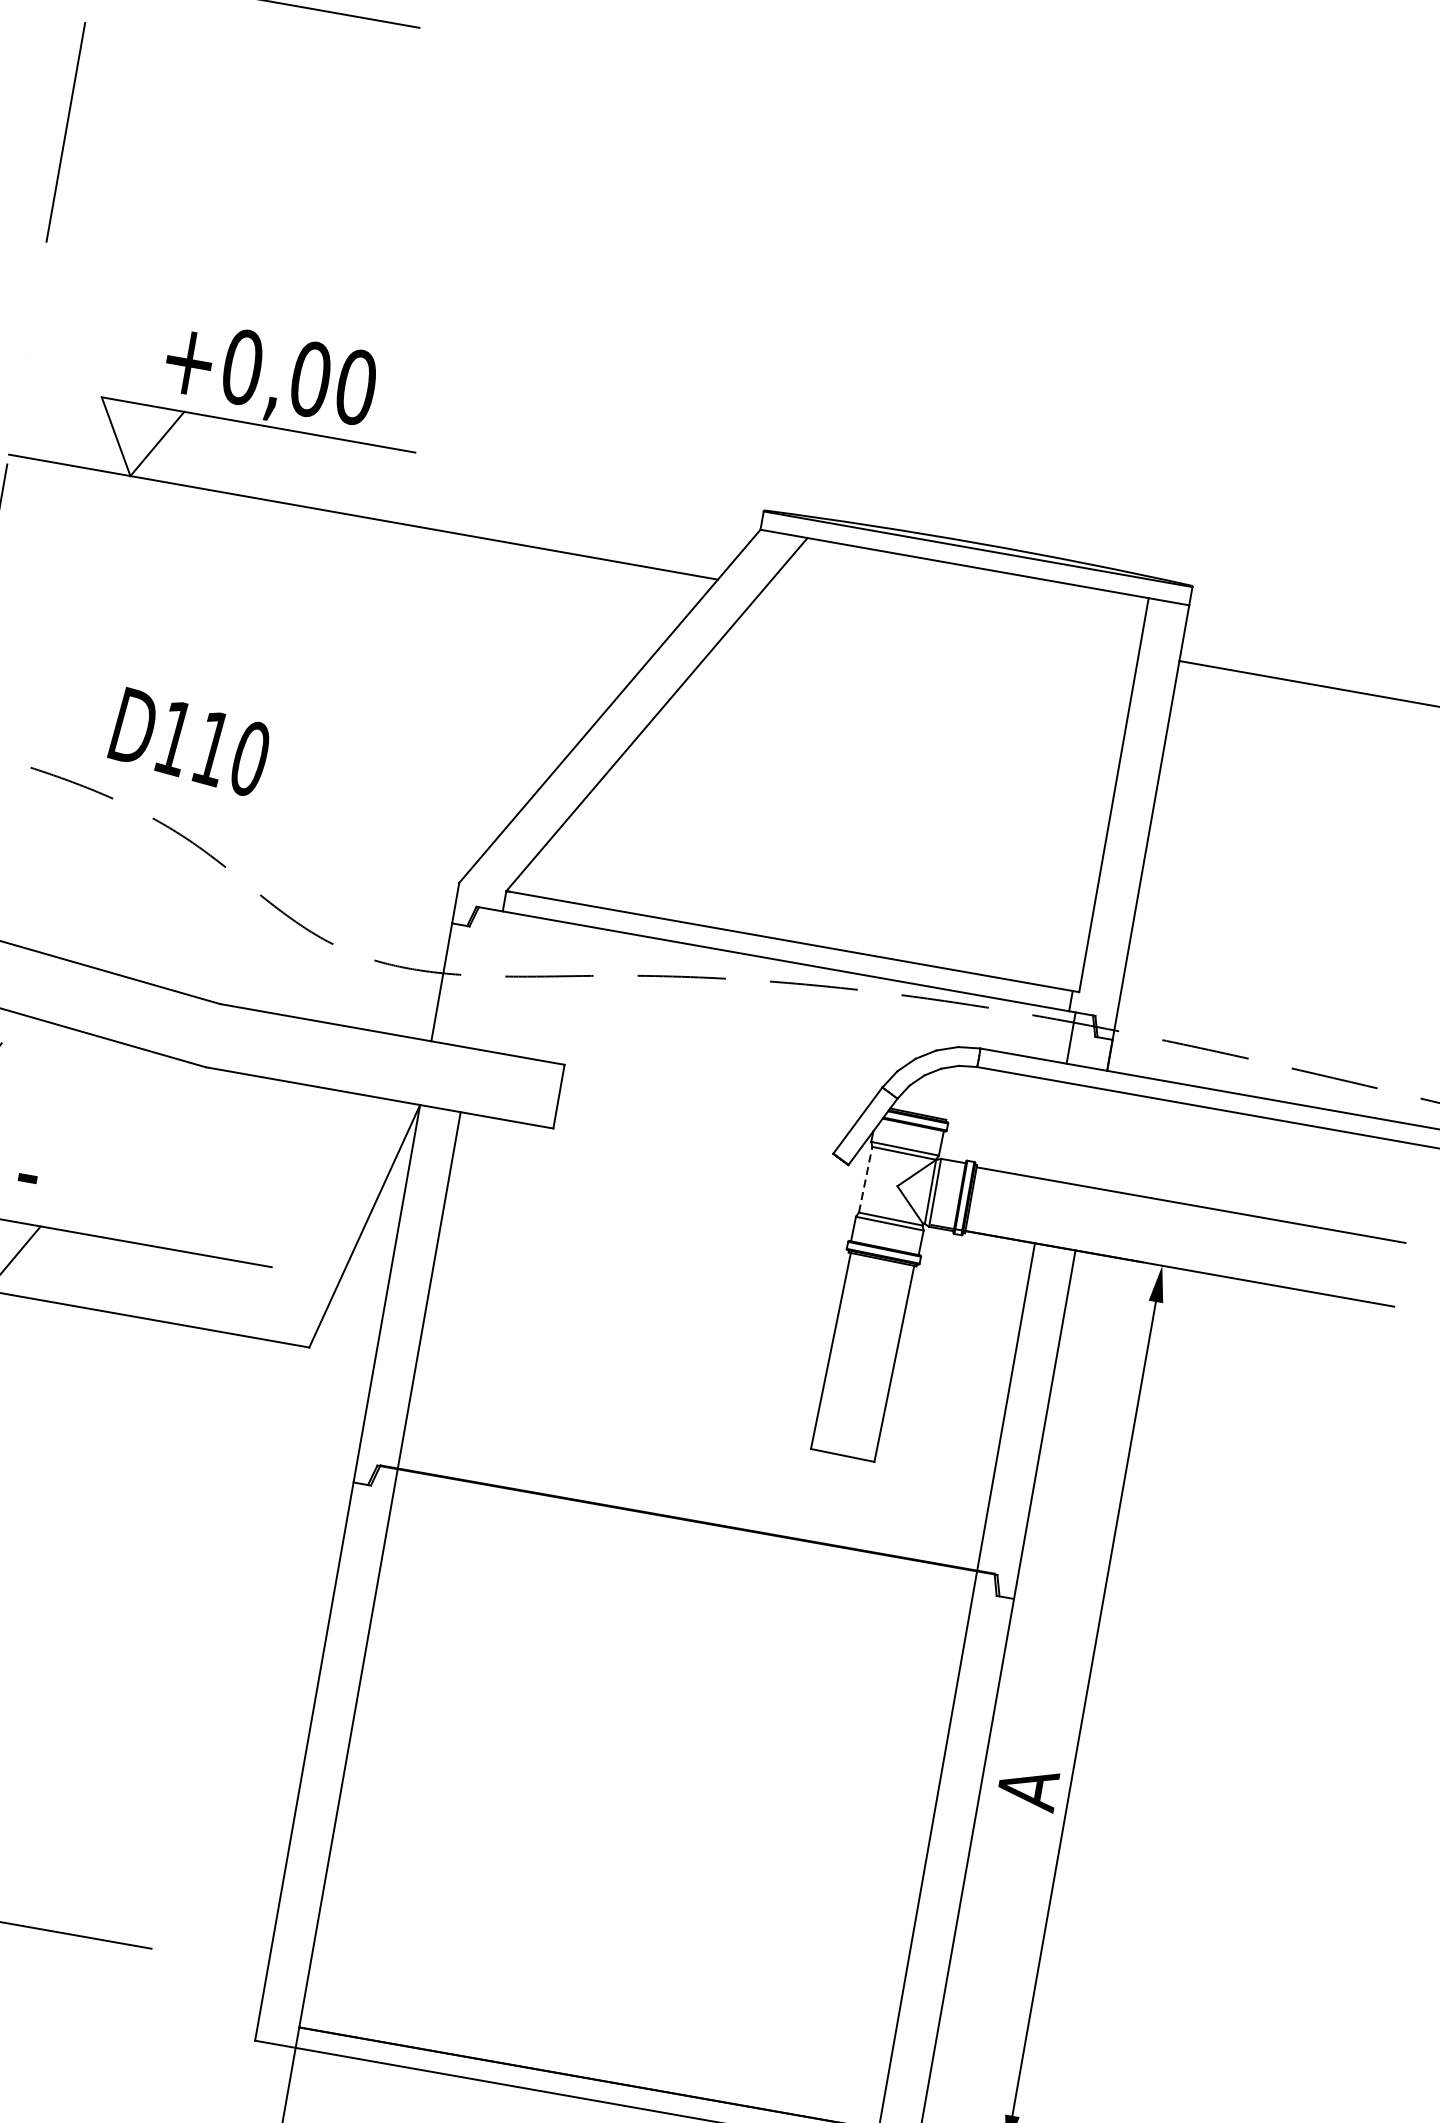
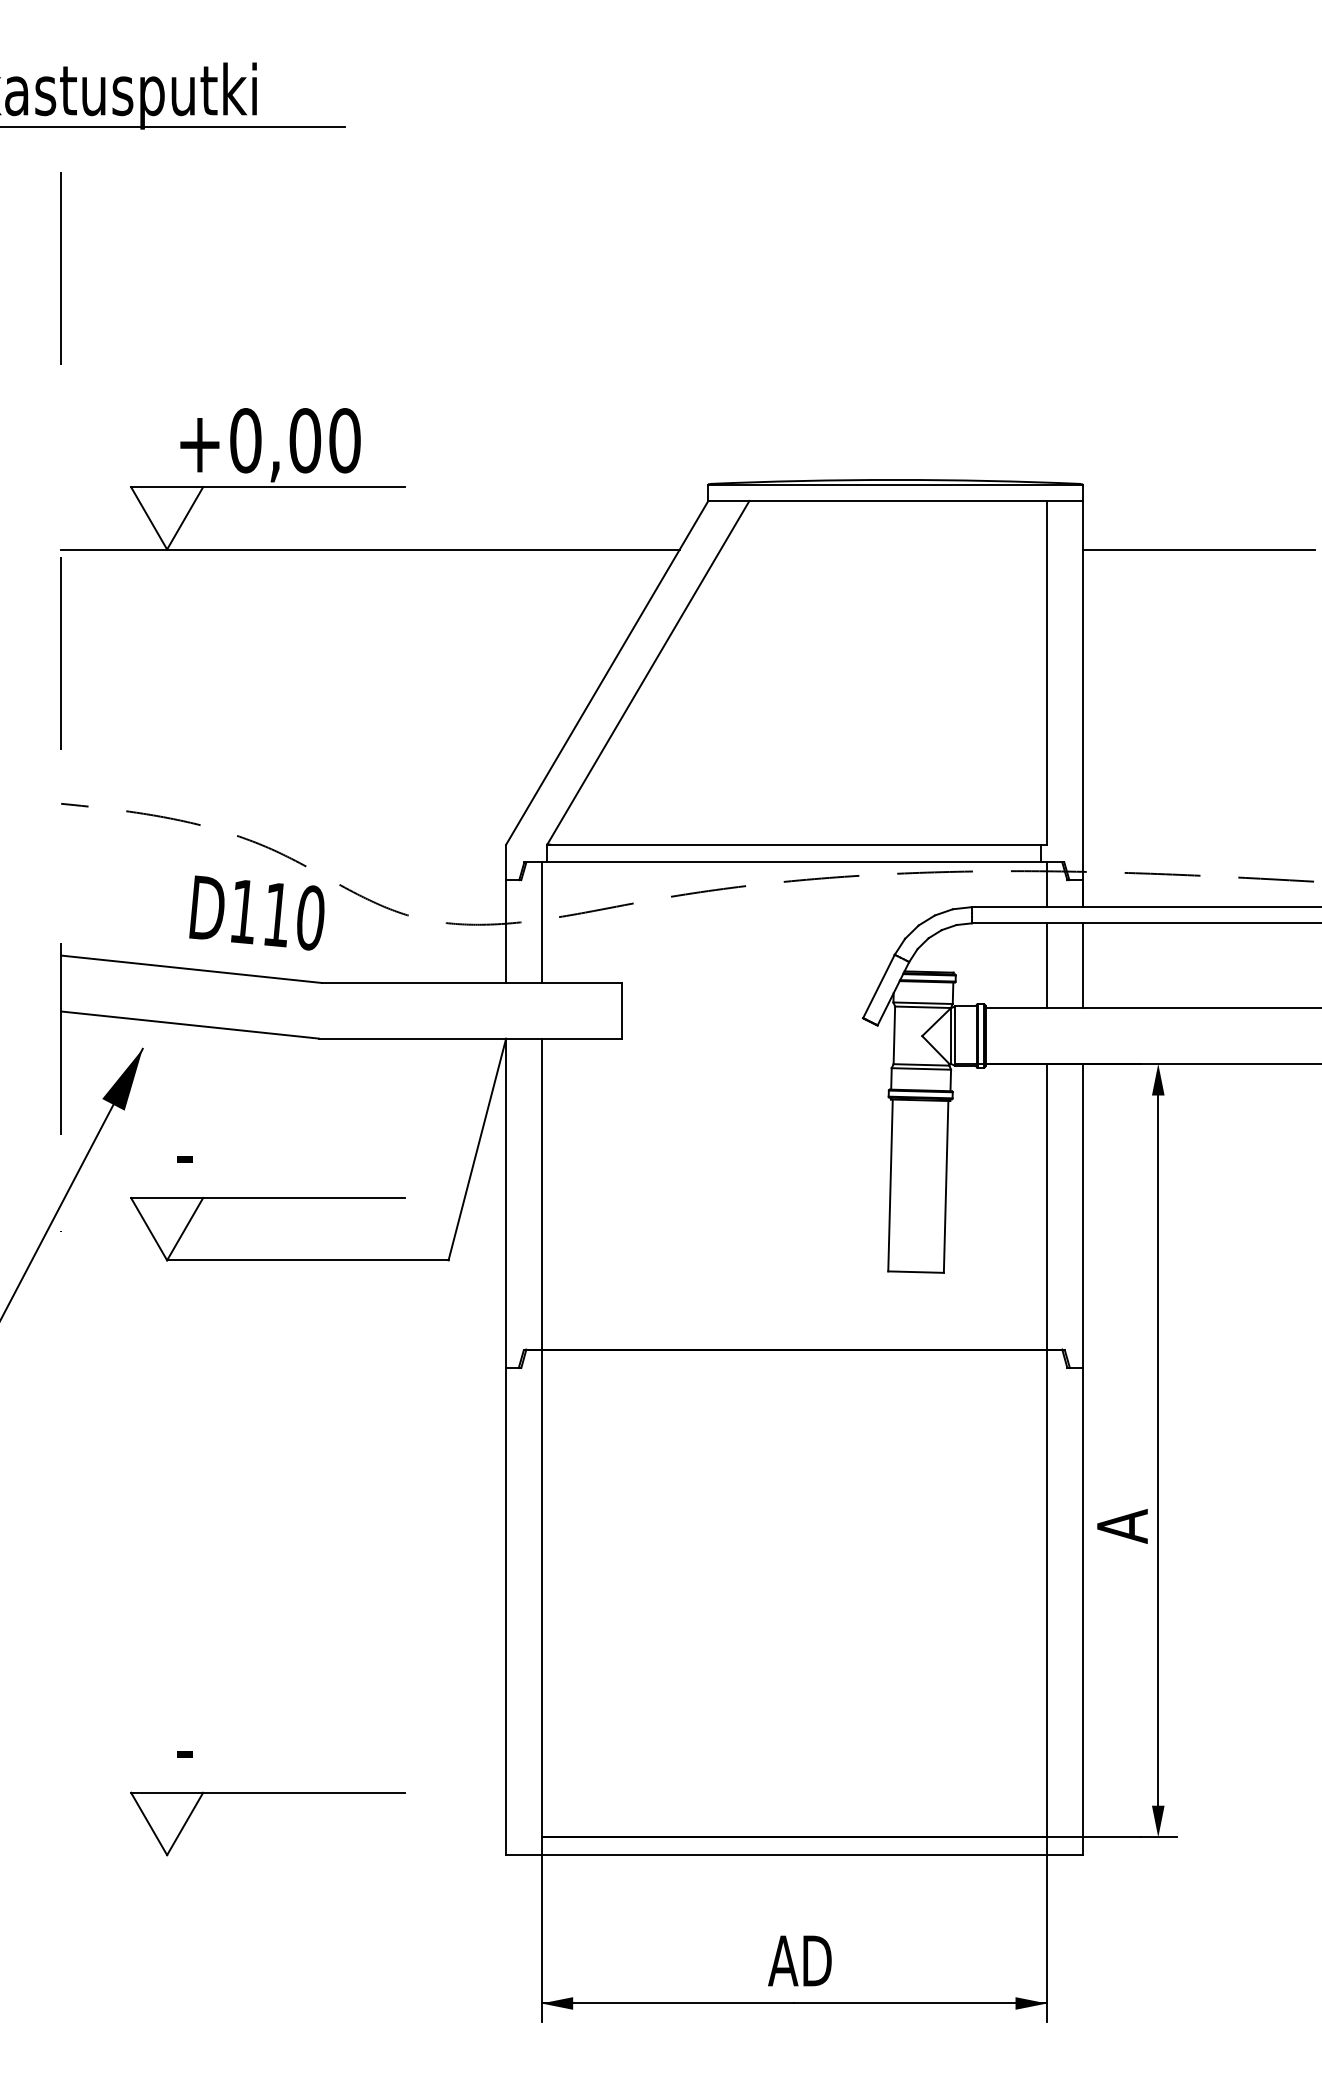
text: (189, 741) -> (256, 912), moved
line: (484, 979) -> (541, 922), added
line: (1055, 1130) -> (1047, 965), added
line: (1095, 1137) -> (1082, 965), added
line: (865, 1179) -> (894, 1035), dashed -> solid

